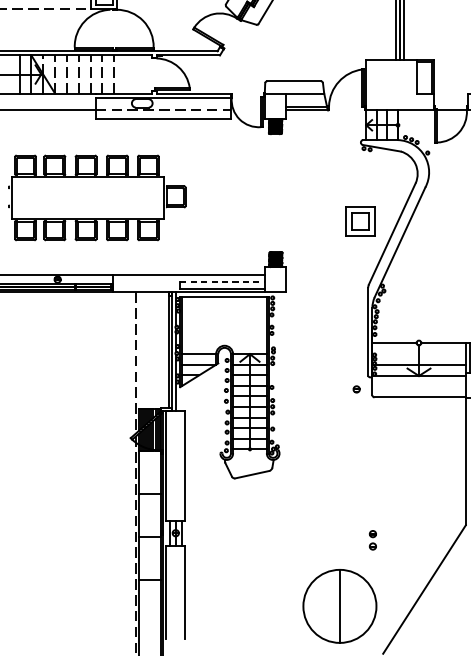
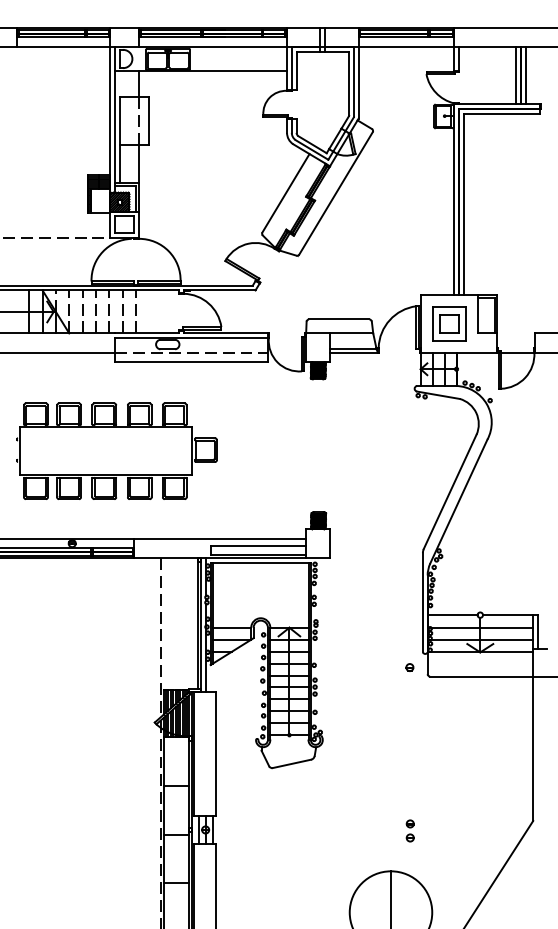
part: (360, 221) -> (449, 323), moved
line: (222, 281) -> (258, 545), dashed -> solid
line: (418, 353) -> (479, 627), added
part: (372, 539) -> (409, 830), moved

